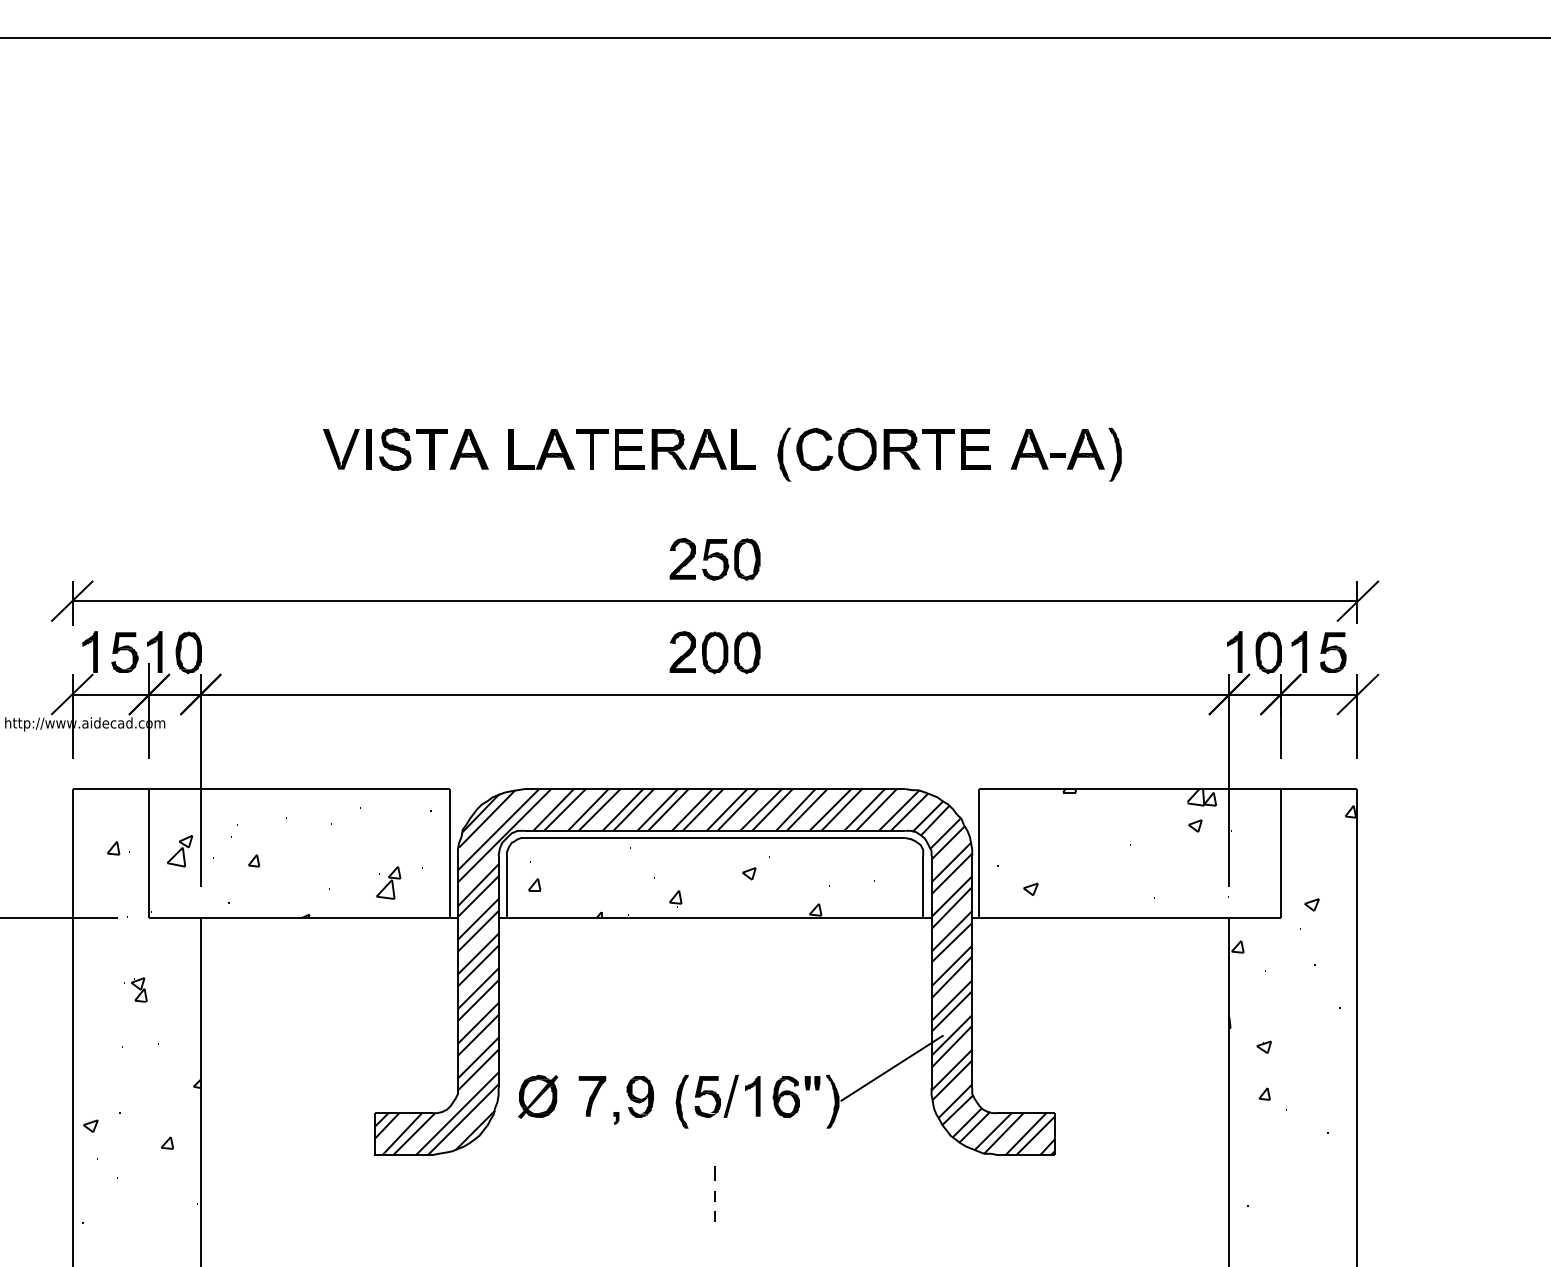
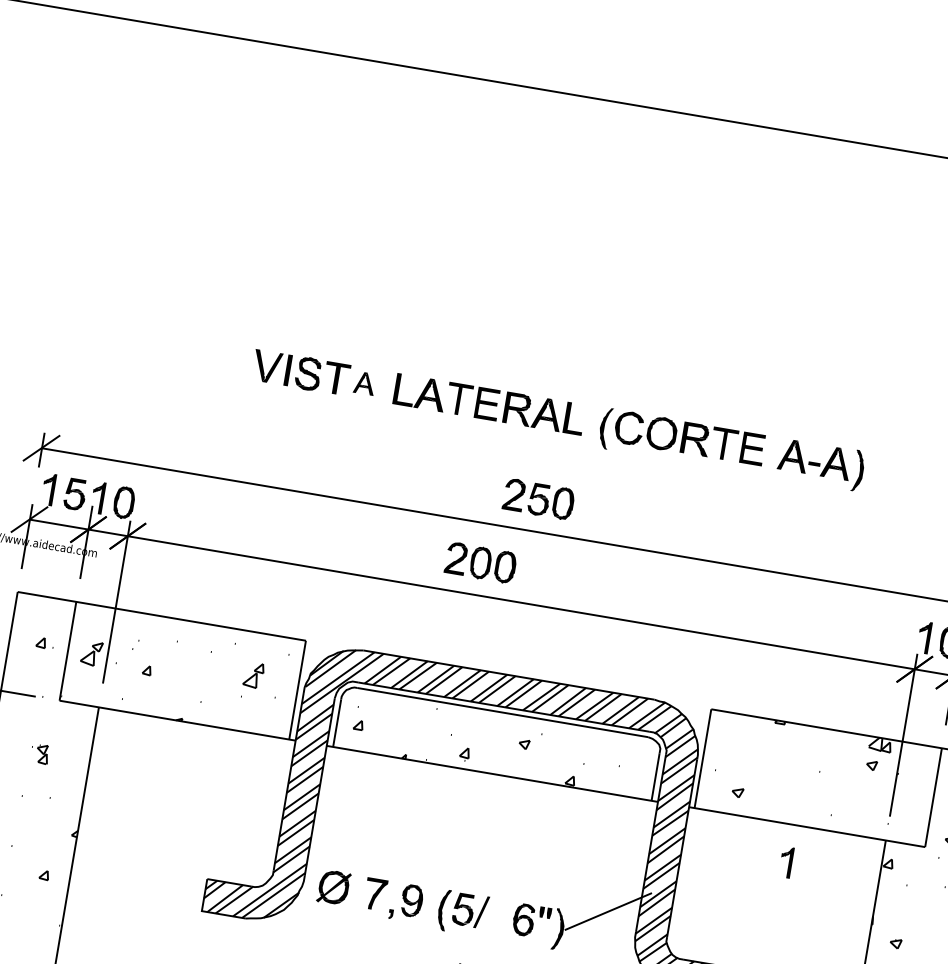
part: (468, 449) -> (364, 383), size x0.7
part: (714, 652) -> (480, 562), moved
part: (388, 882) -> (253, 674), moved
part: (752, 1096) -> (786, 862), moved

